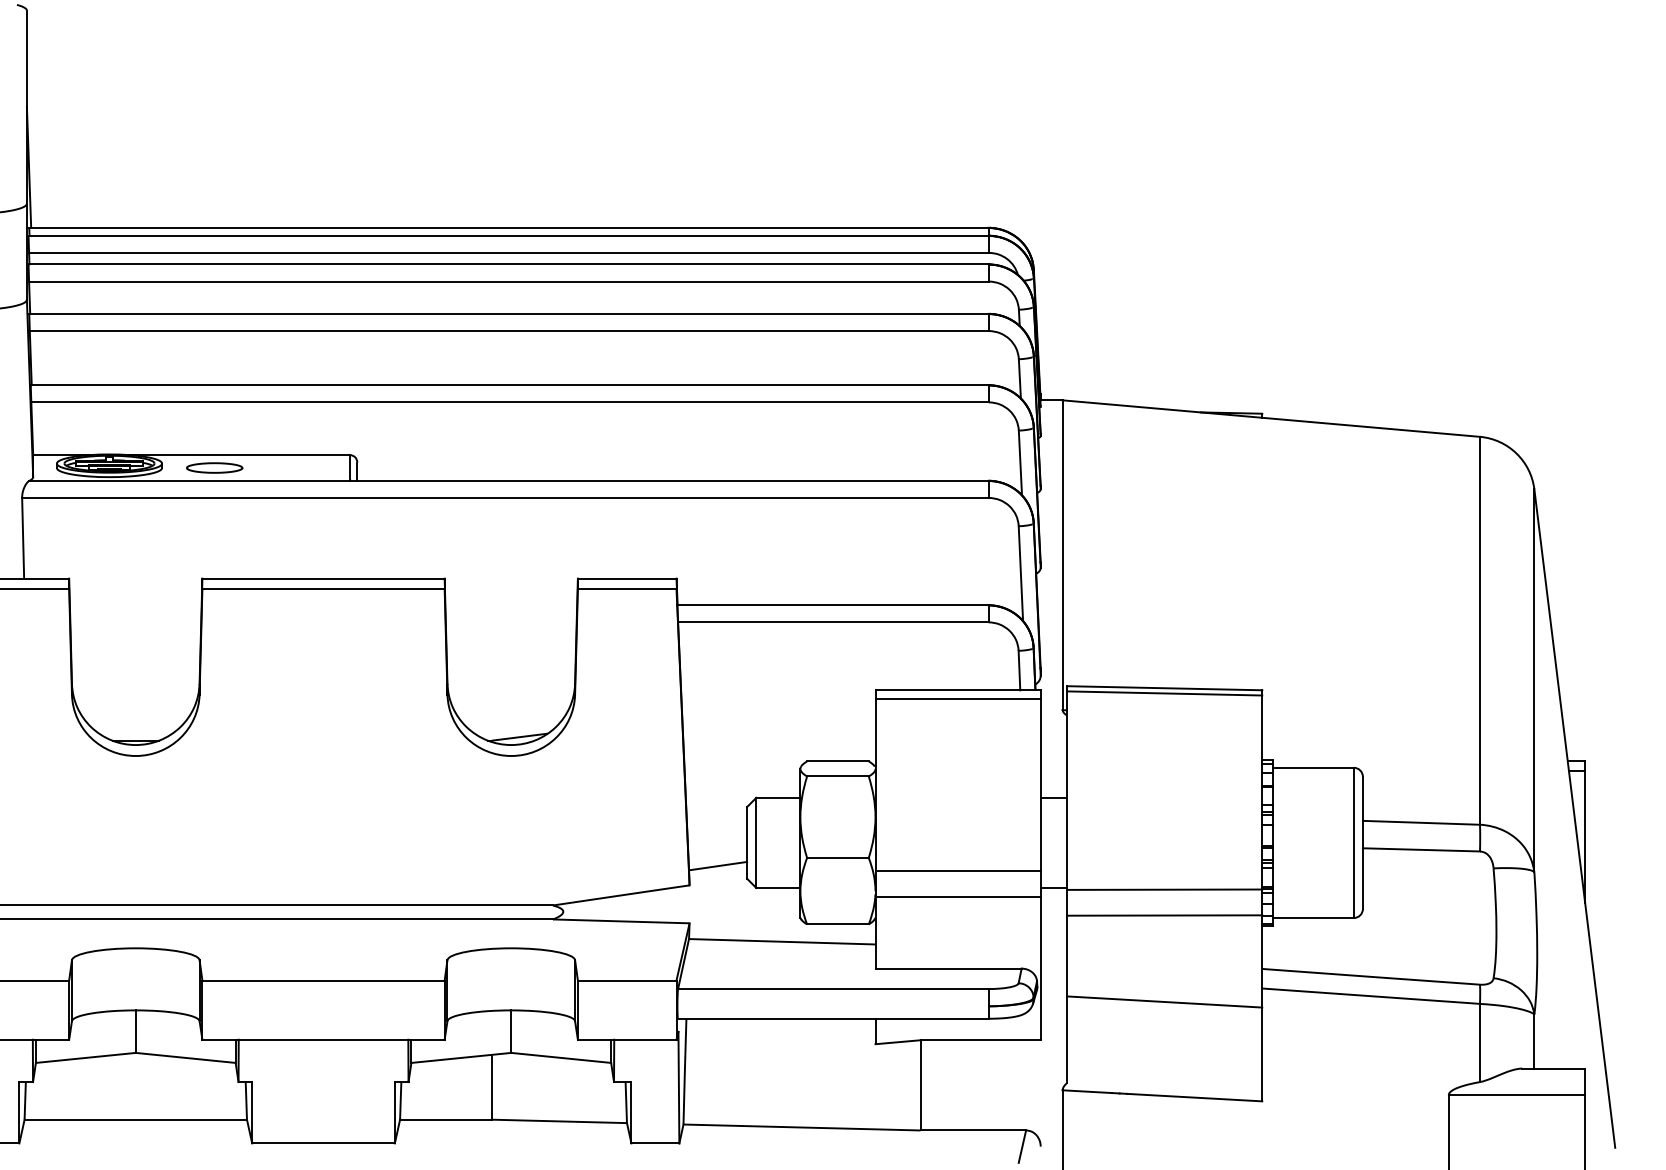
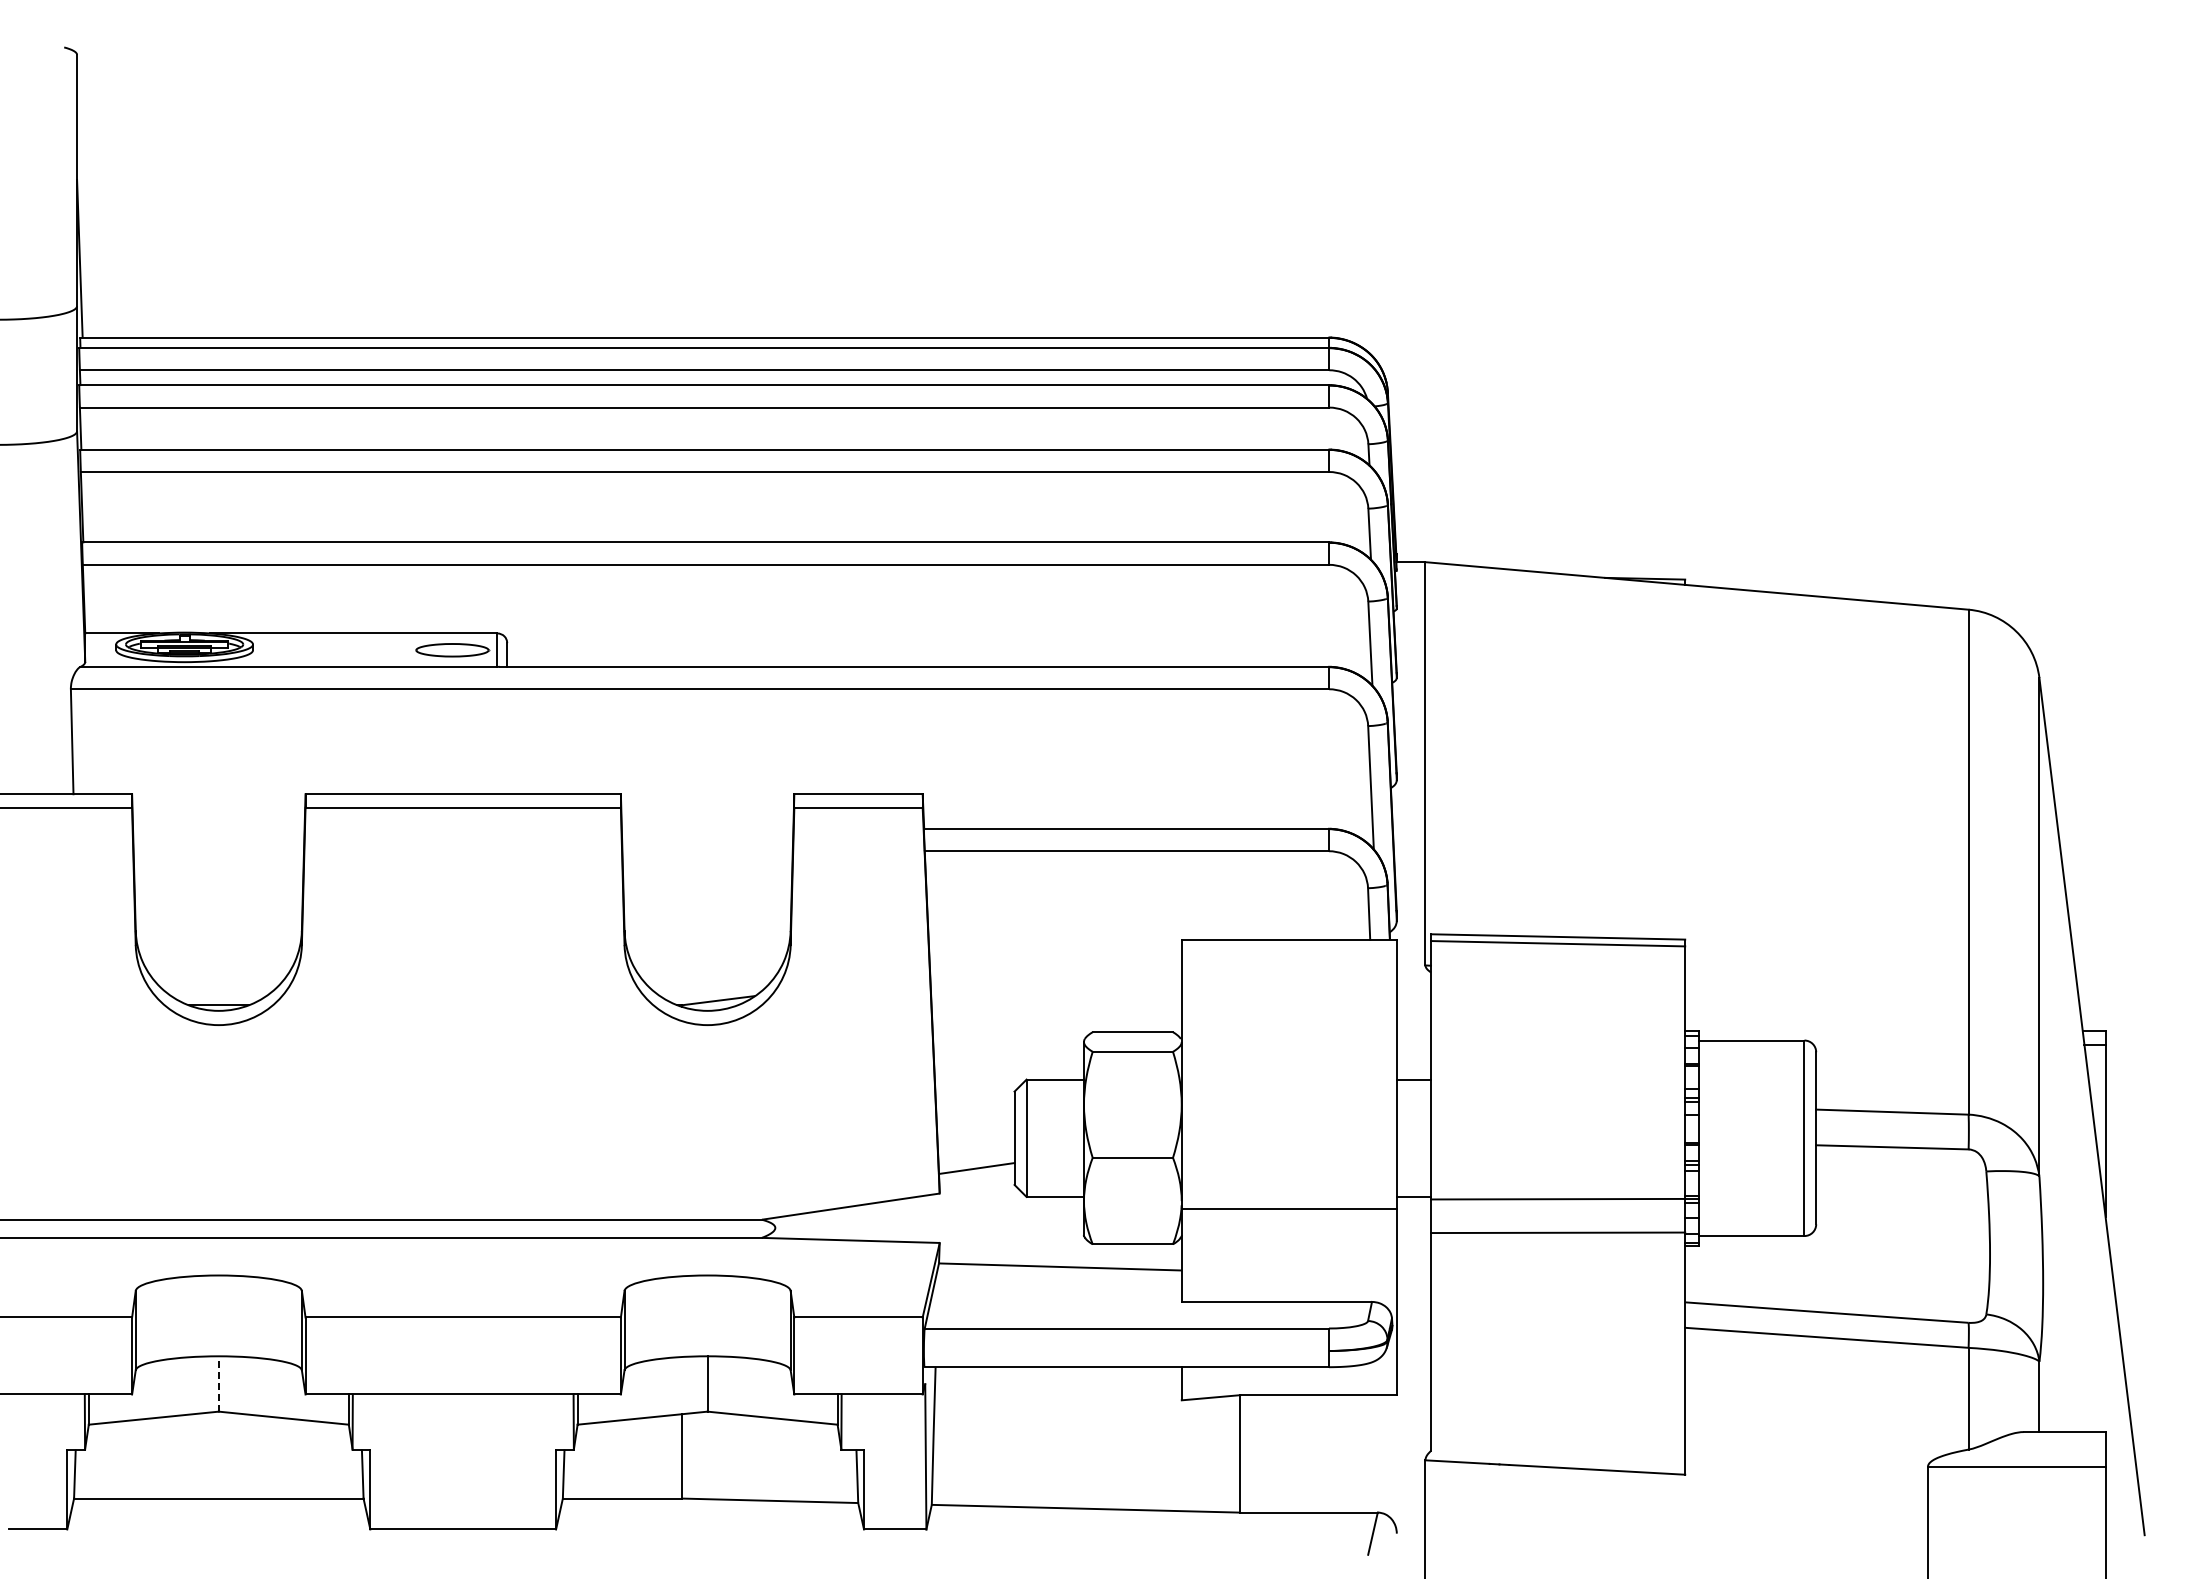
part: (214, 468) -> (452, 650), moved
line: (957, 698) -> (1288, 950), removed
line: (957, 871) -> (1288, 1175), removed
line: (1164, 1002) -> (1558, 1345), removed
line: (135, 1031) -> (218, 1383), solid -> dashed

